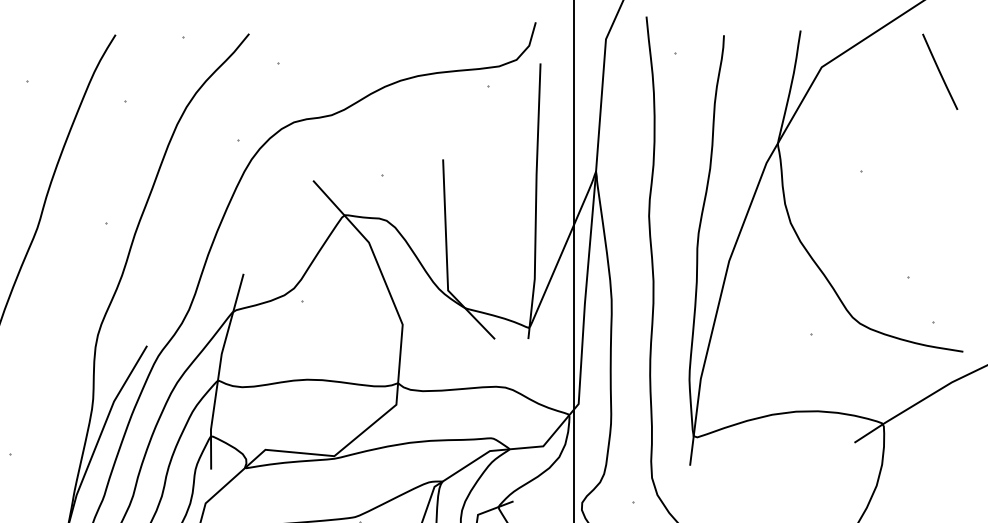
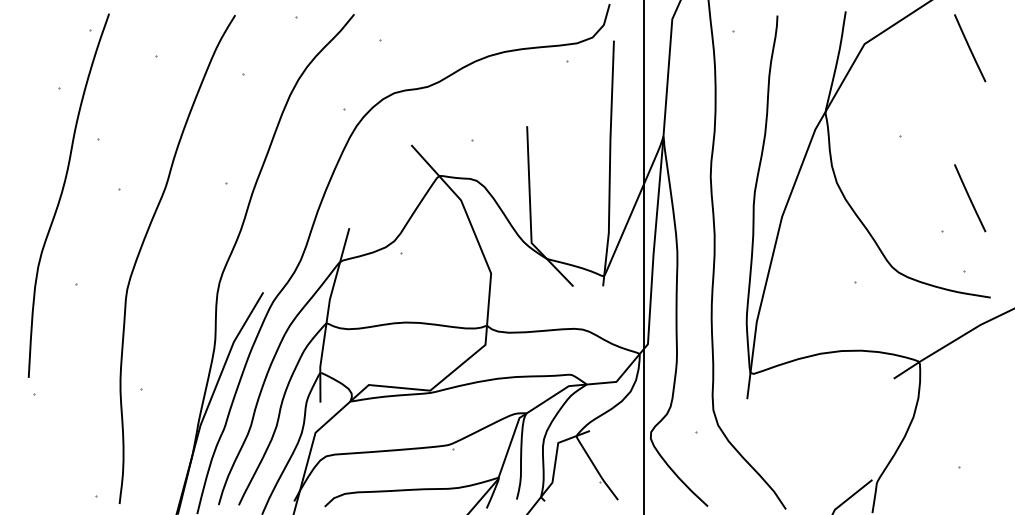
line: (940, 240) -> (970, 198), added

